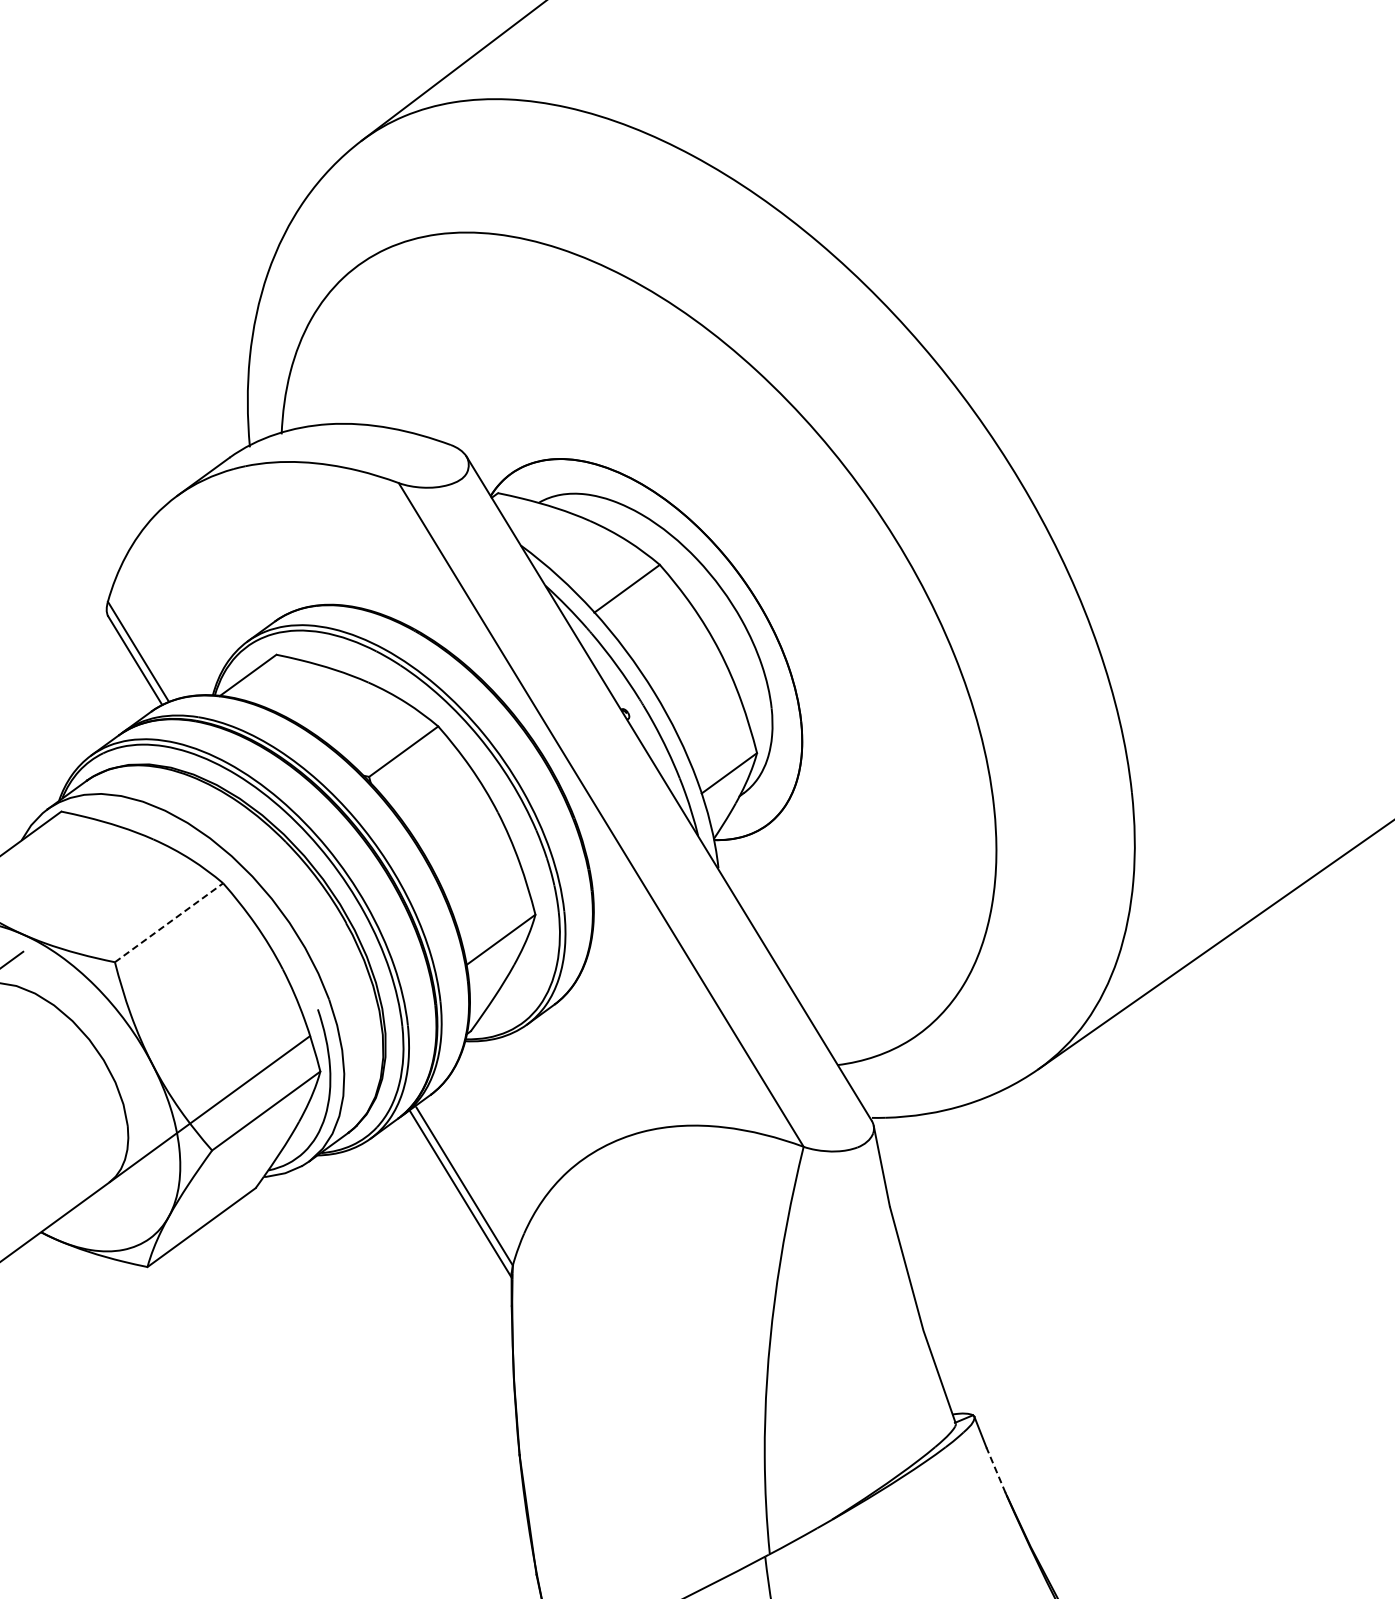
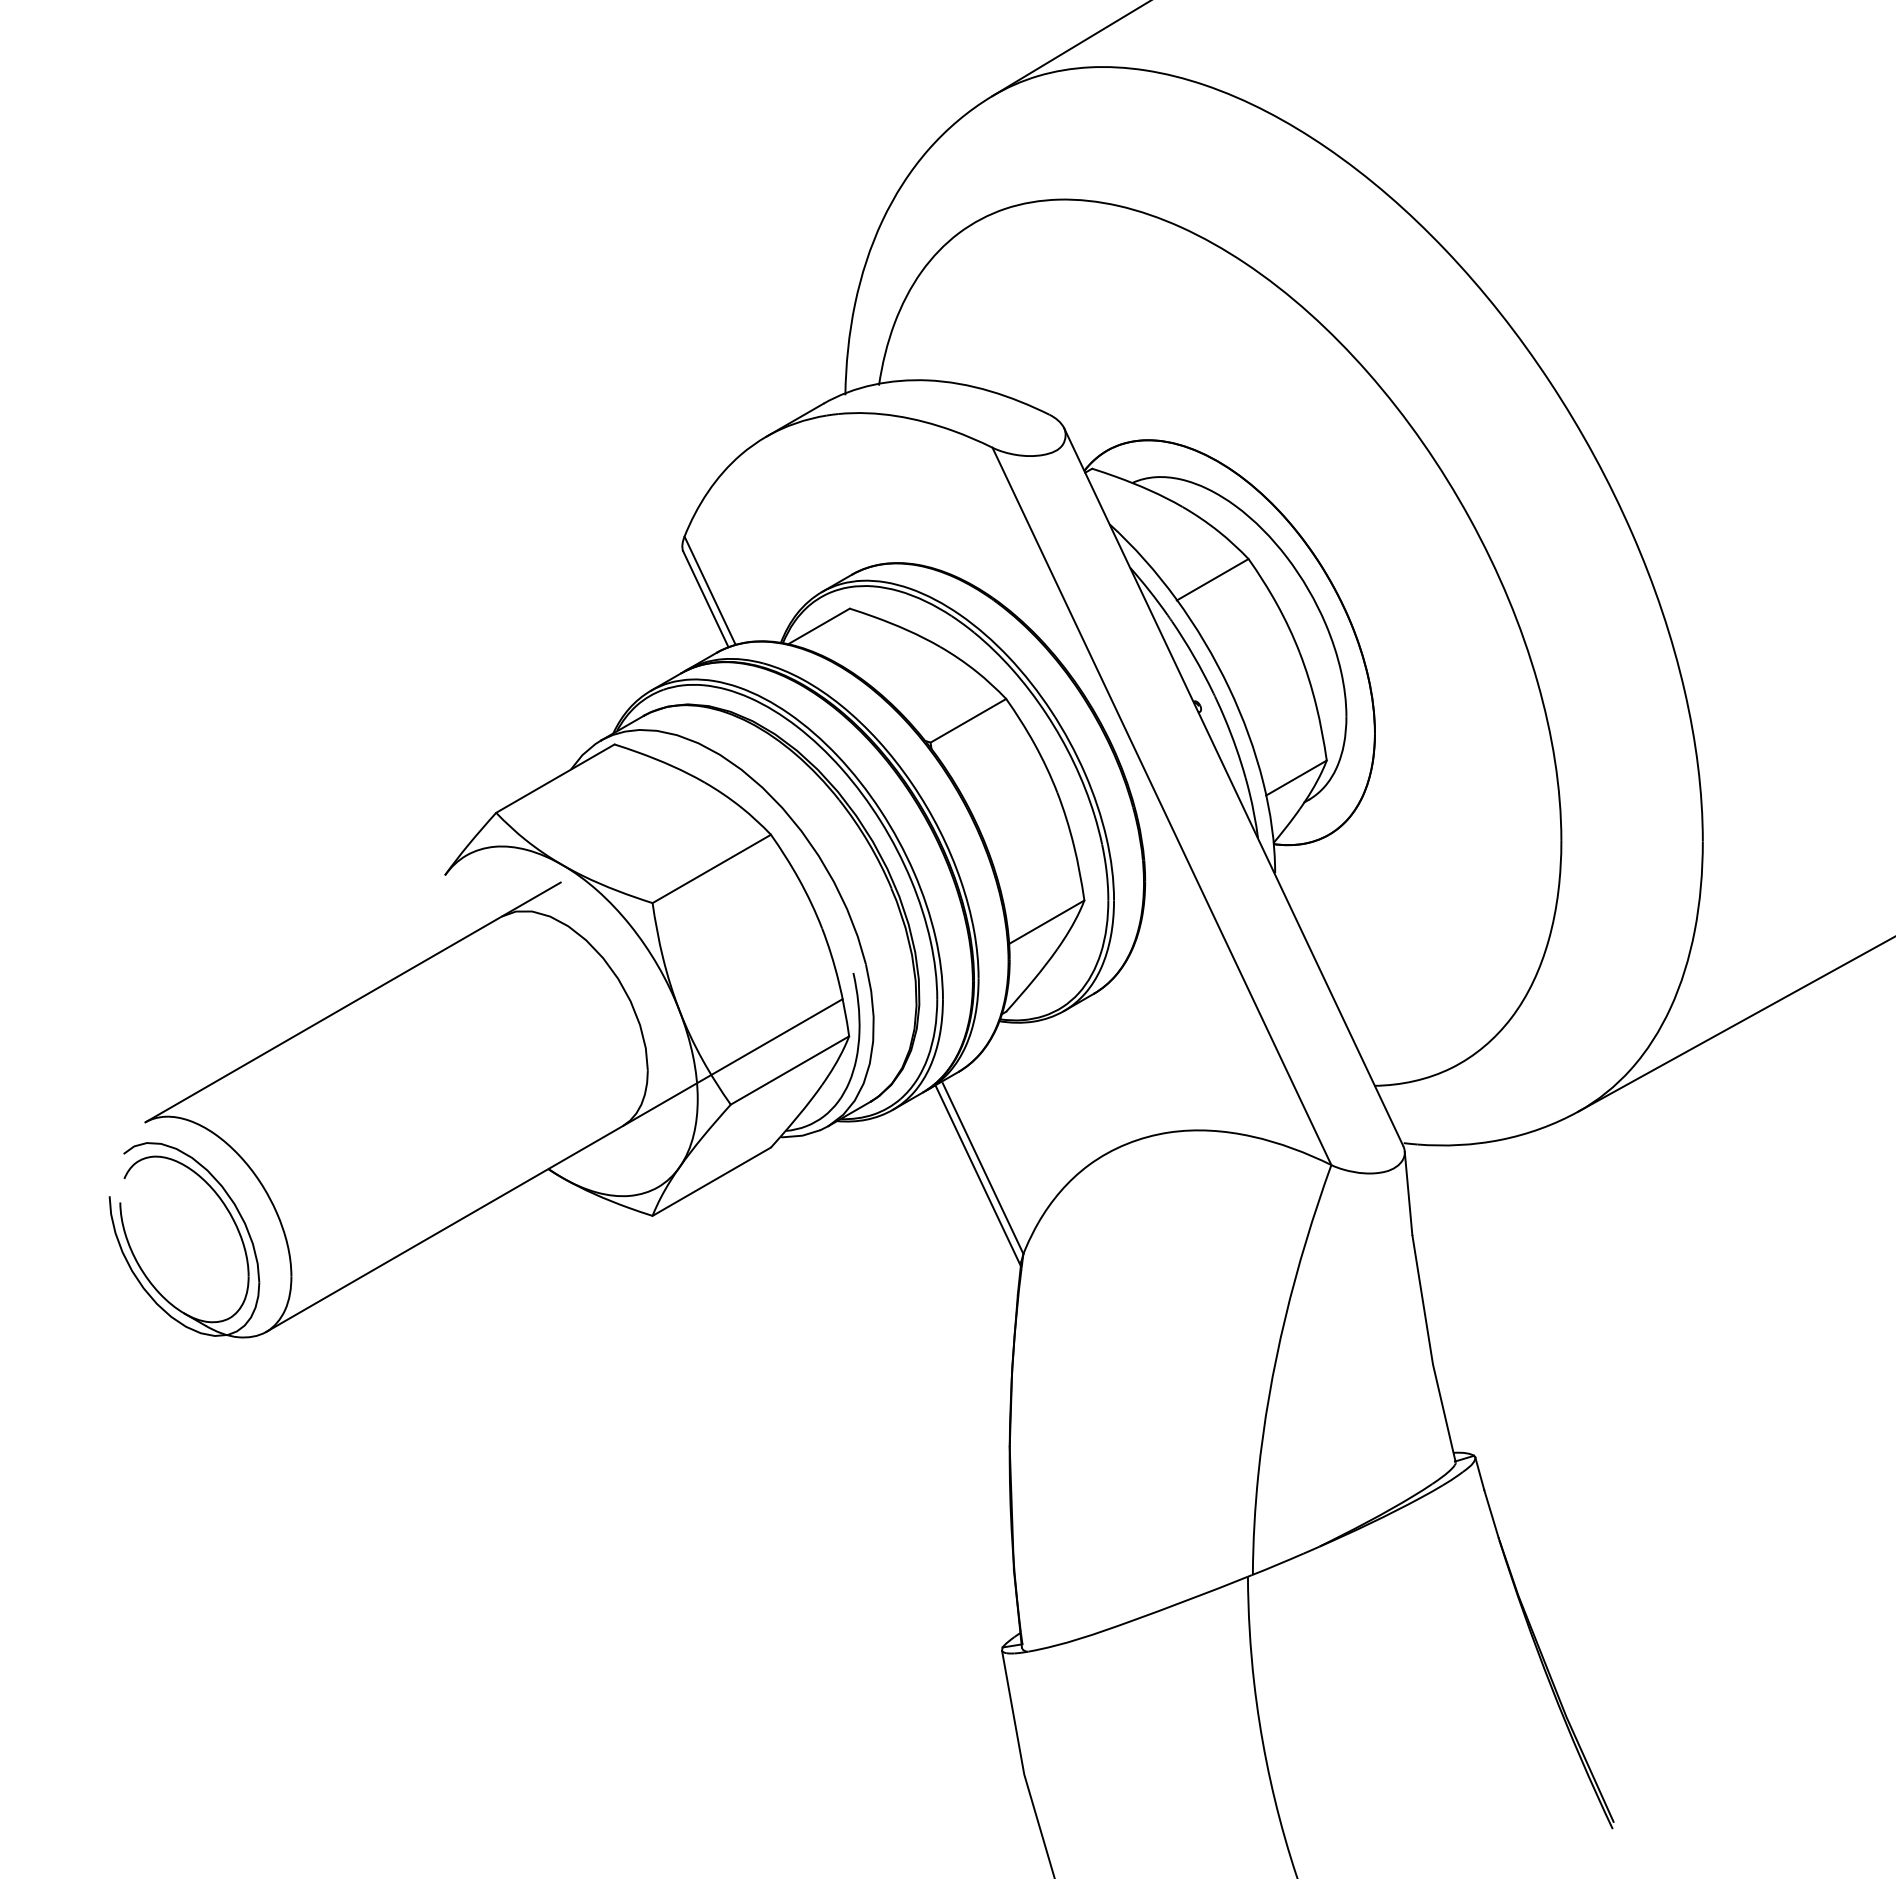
line: (169, 922) -> (712, 868), dashed -> solid
line: (995, 1469) -> (1491, 1513), dashed -> solid

